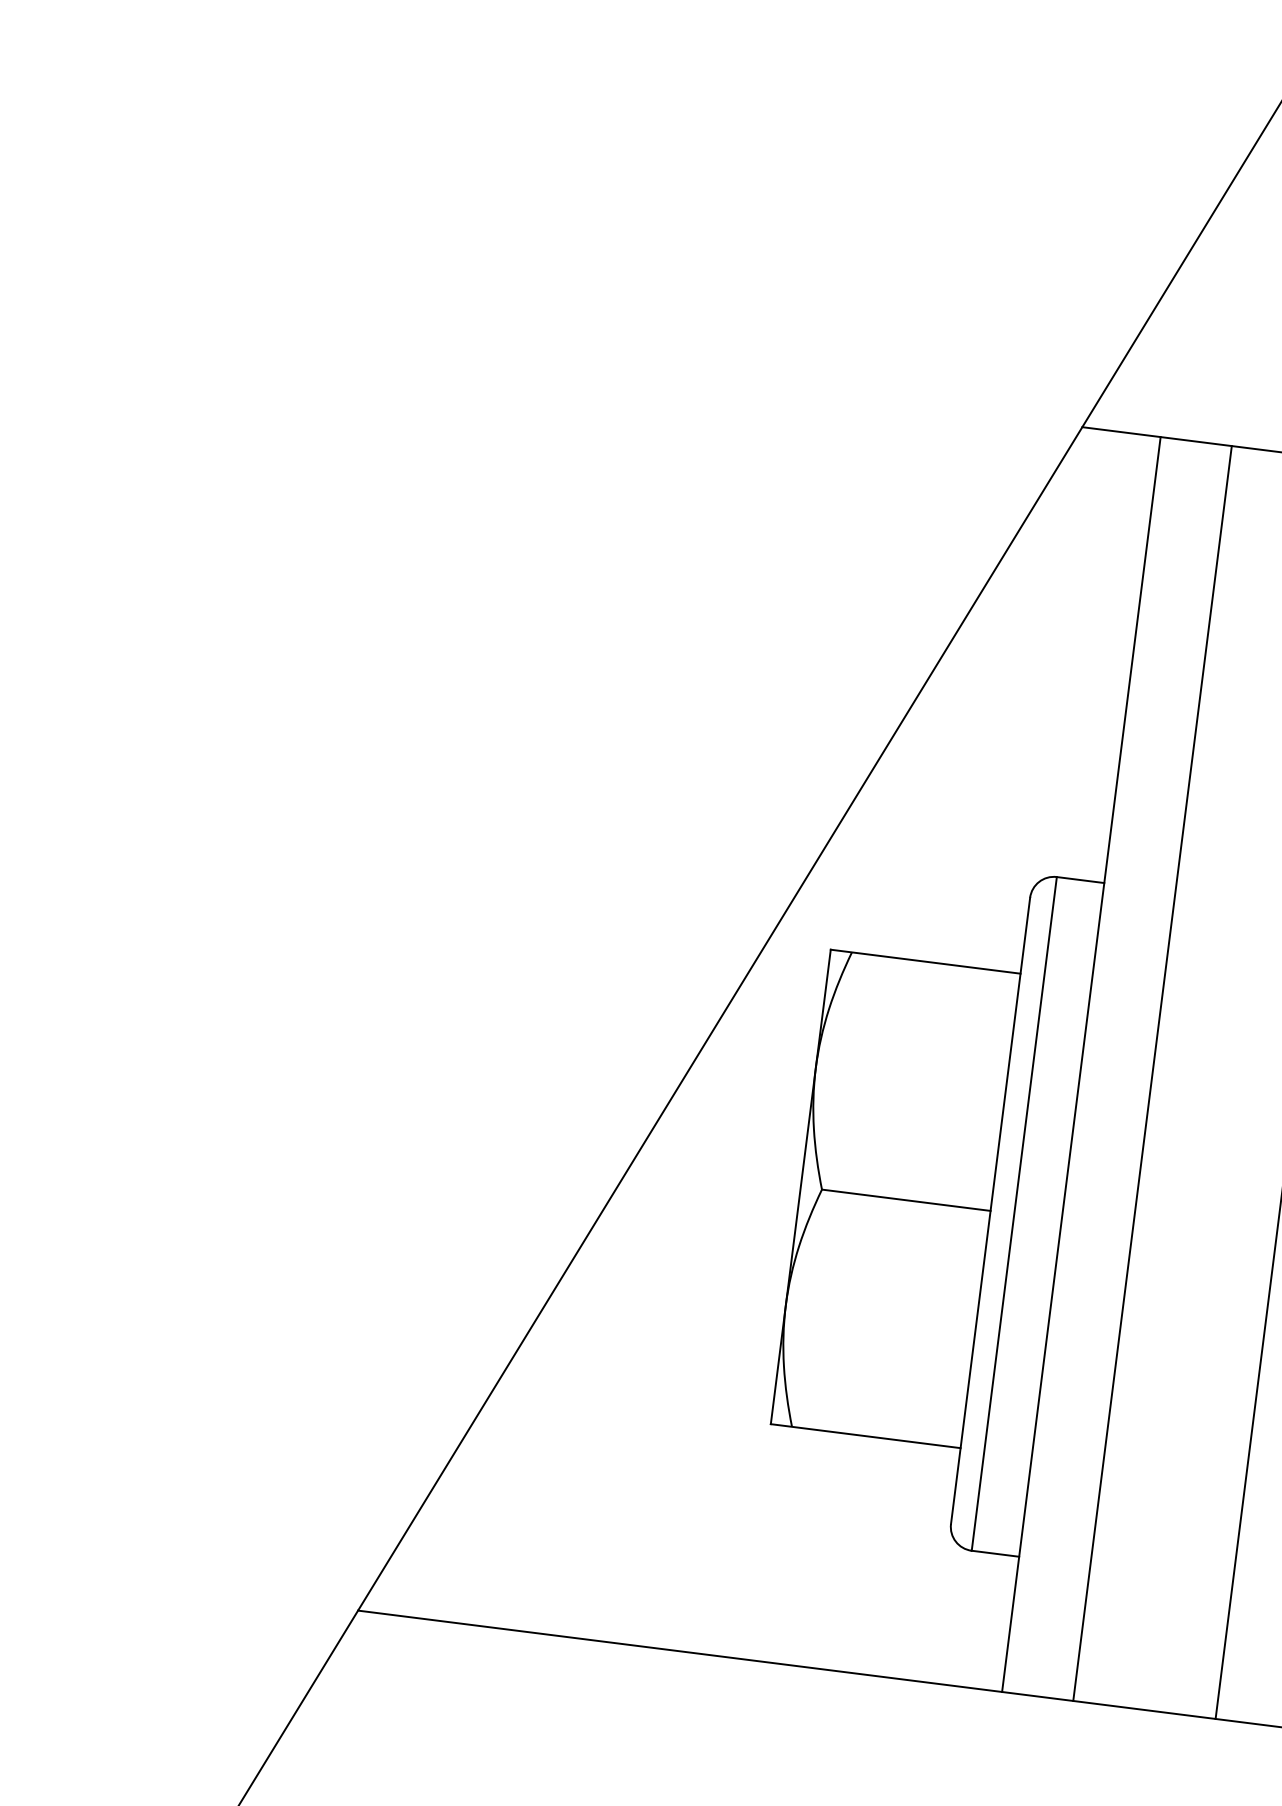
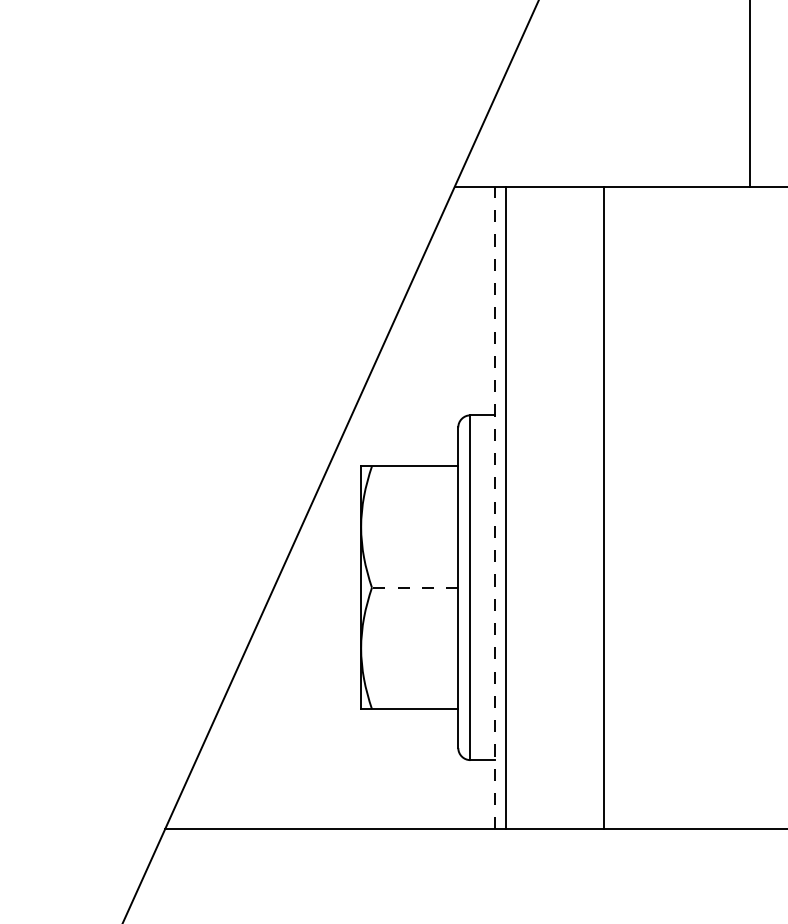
line: (1081, 1063) -> (494, 507), solid -> dashed
line: (1153, 1074) -> (506, 508), moved
line: (905, 1199) -> (414, 587), solid -> dashed

